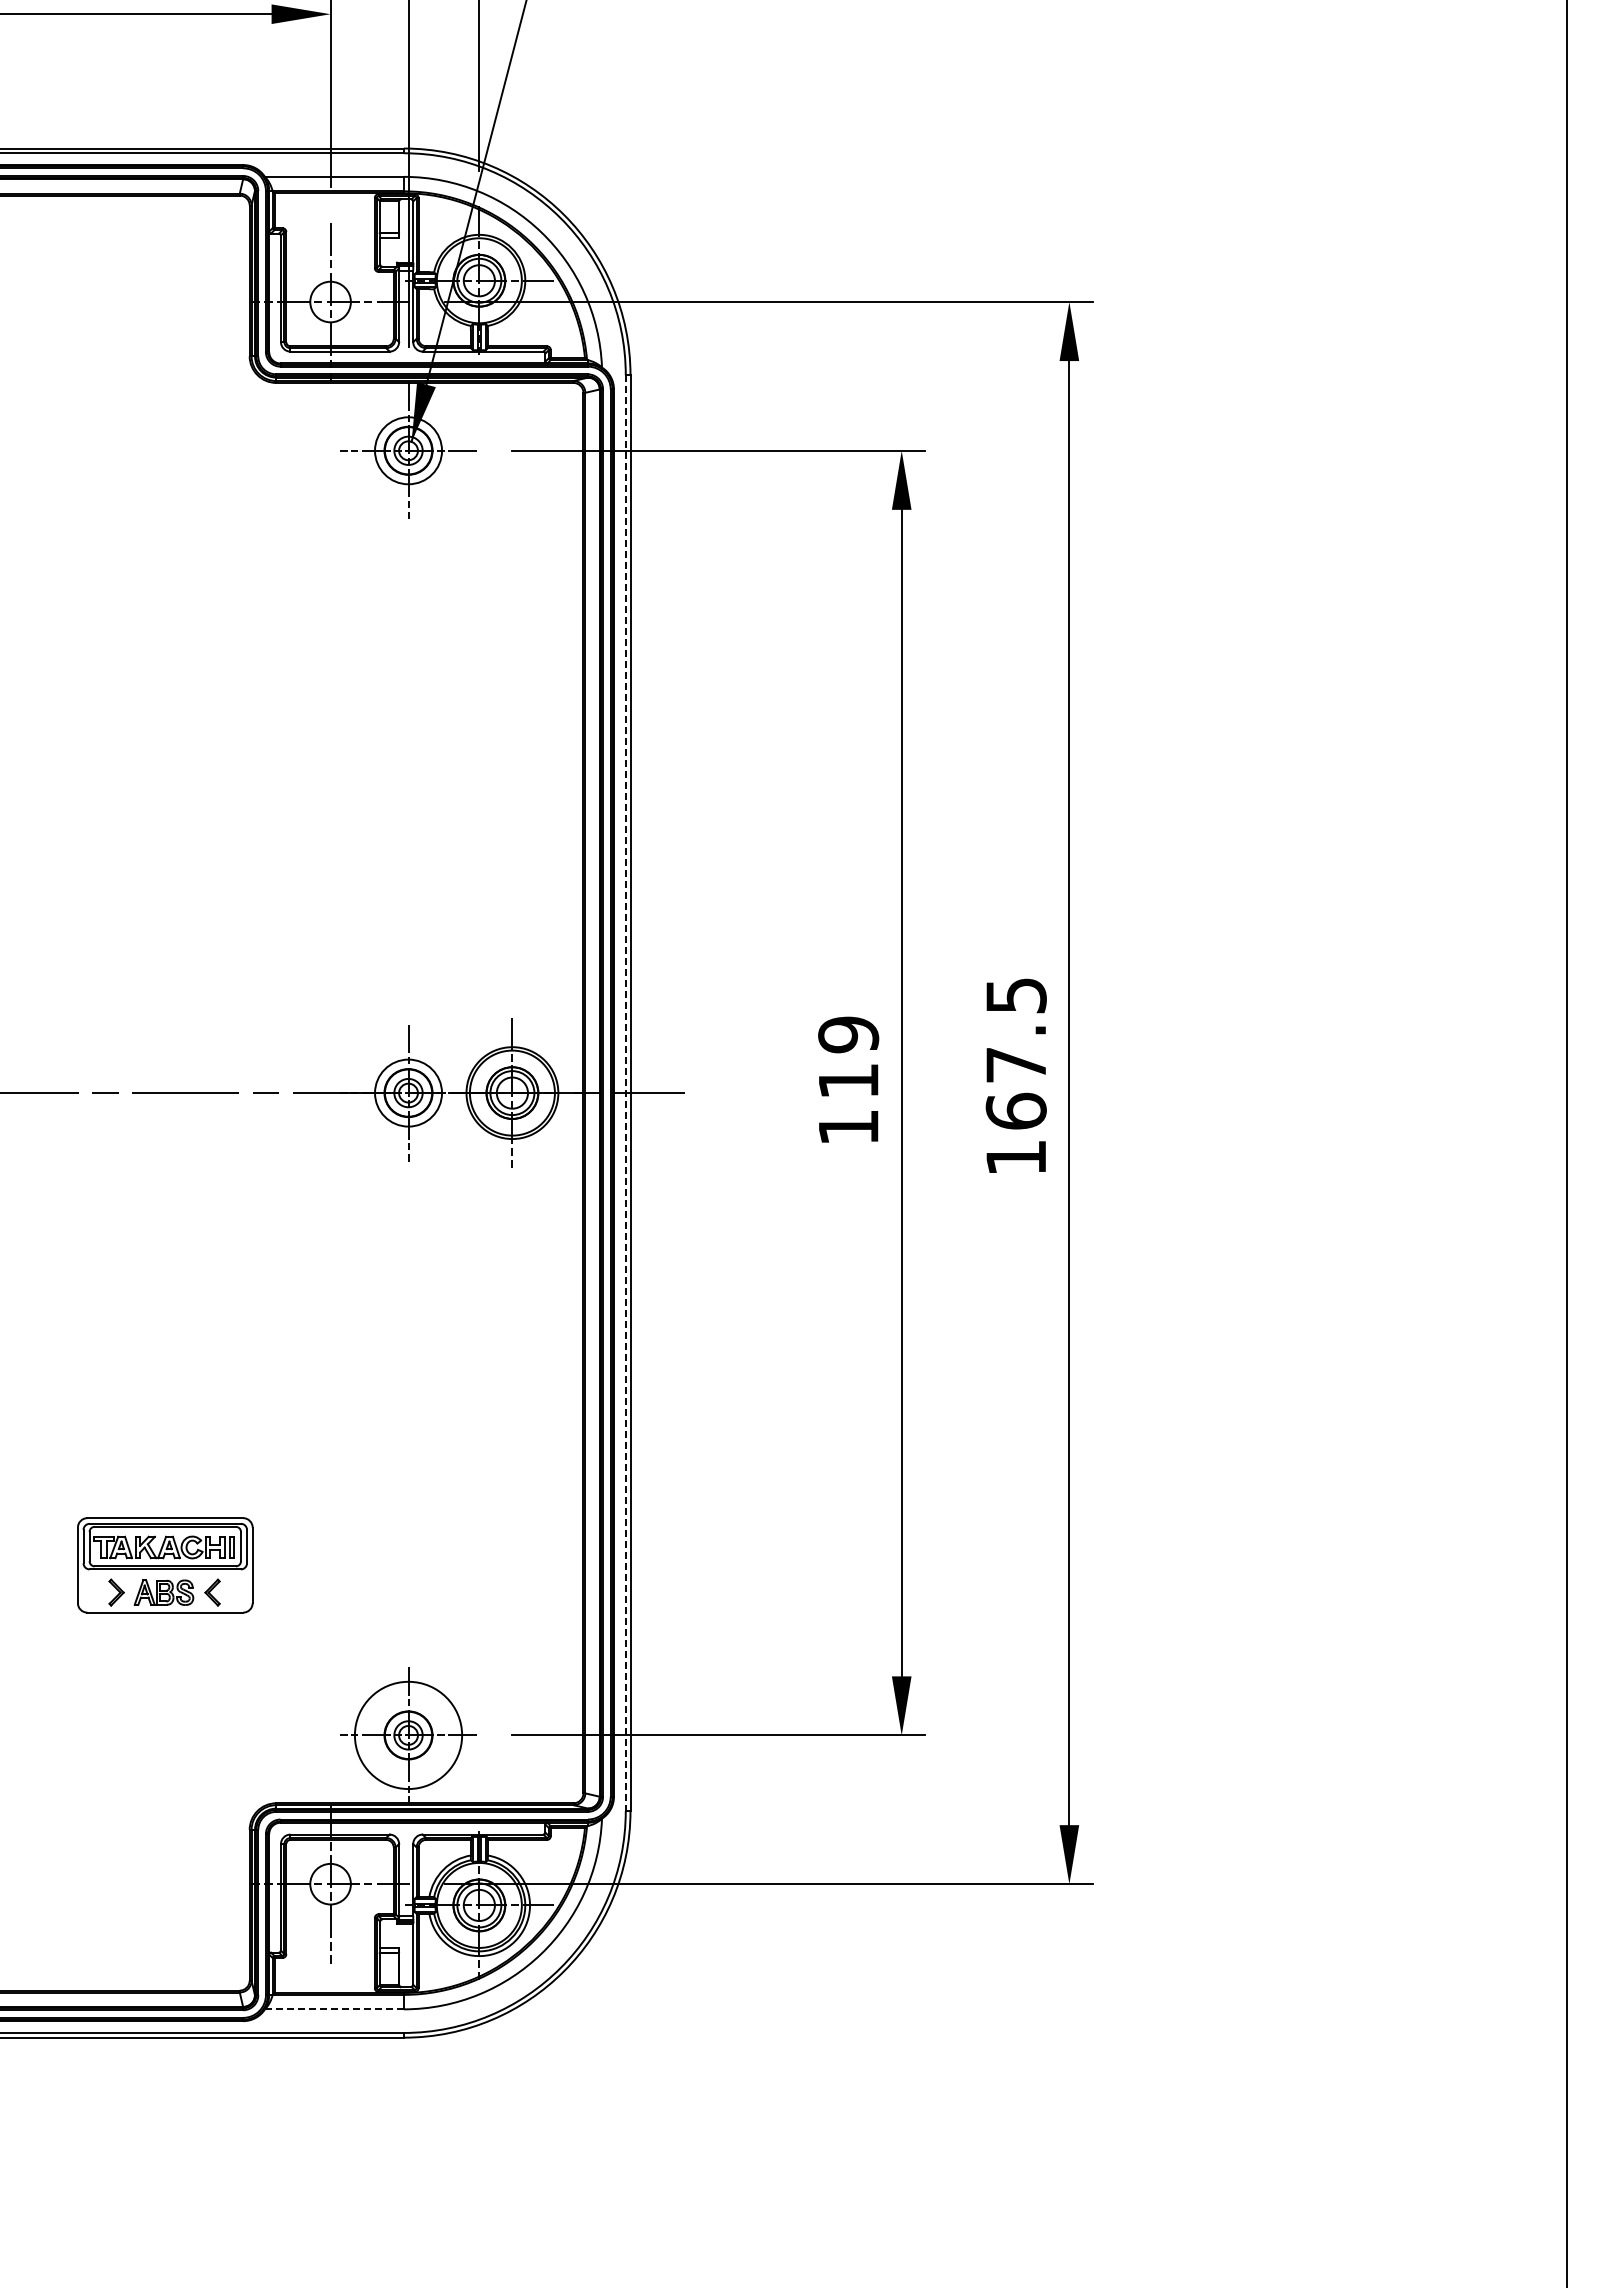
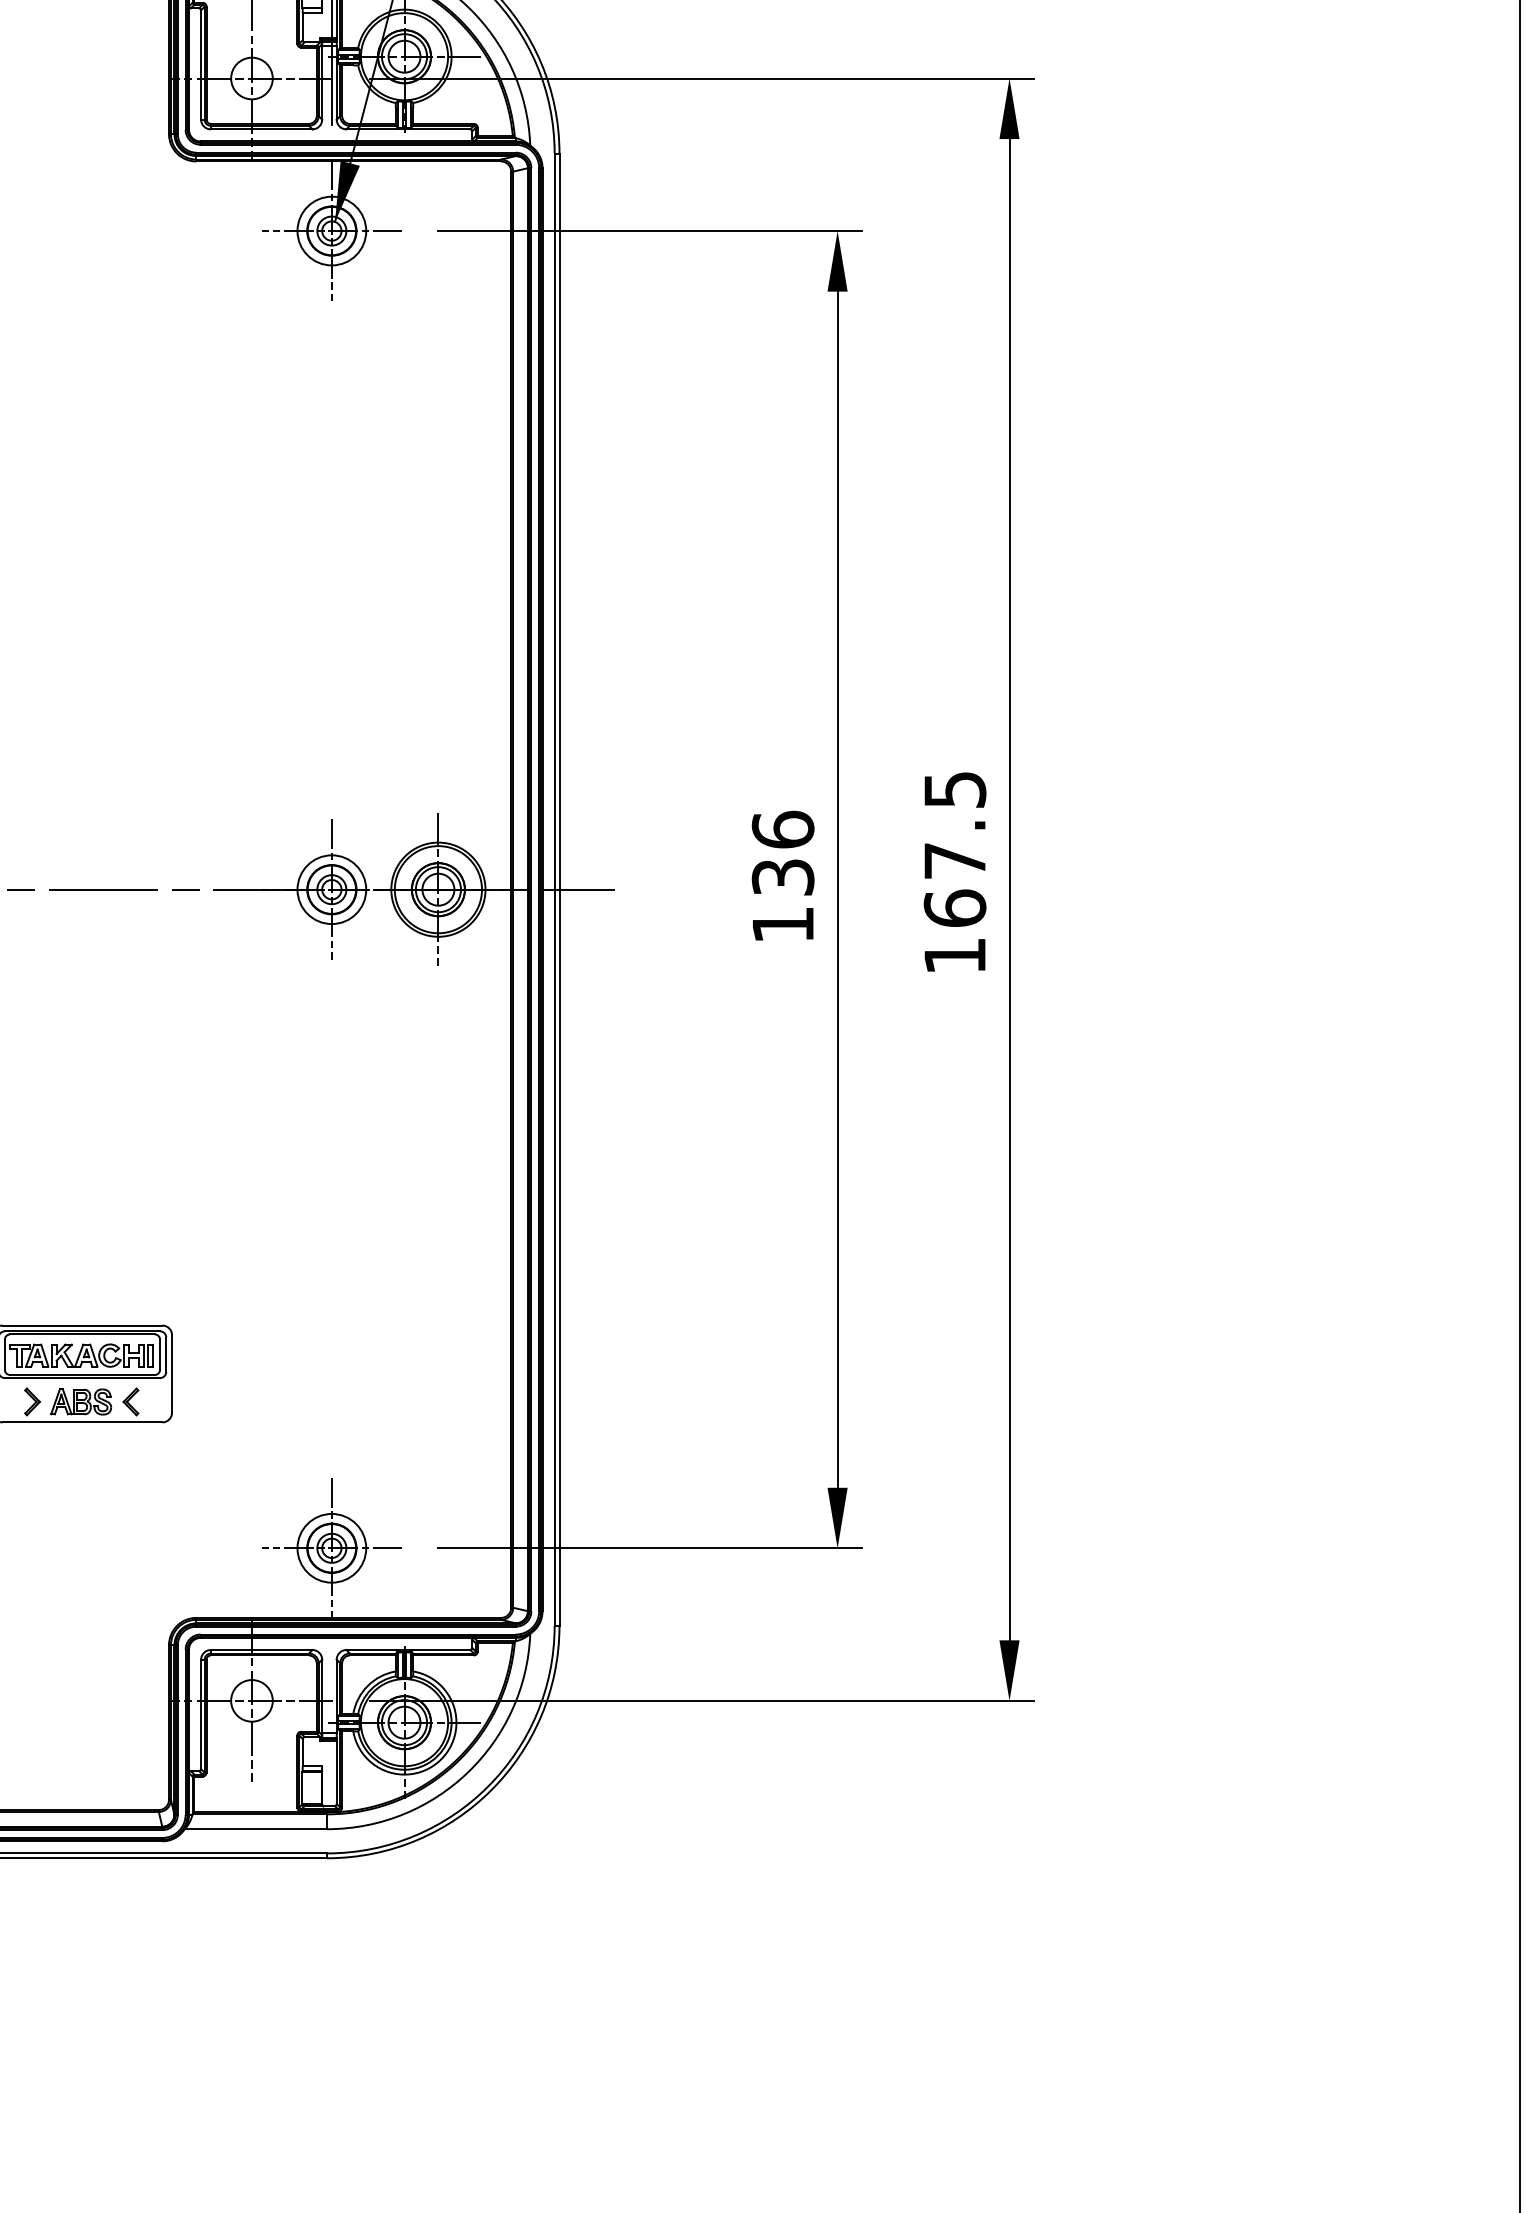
text: (848, 1057) -> (783, 853), 119 -> 136
line: (625, 1093) -> (554, 890), dashed -> solid
circle: (408, 1734) -> (331, 1547), size x0.62
line: (333, 2009) -> (254, 1829), dashed -> solid

